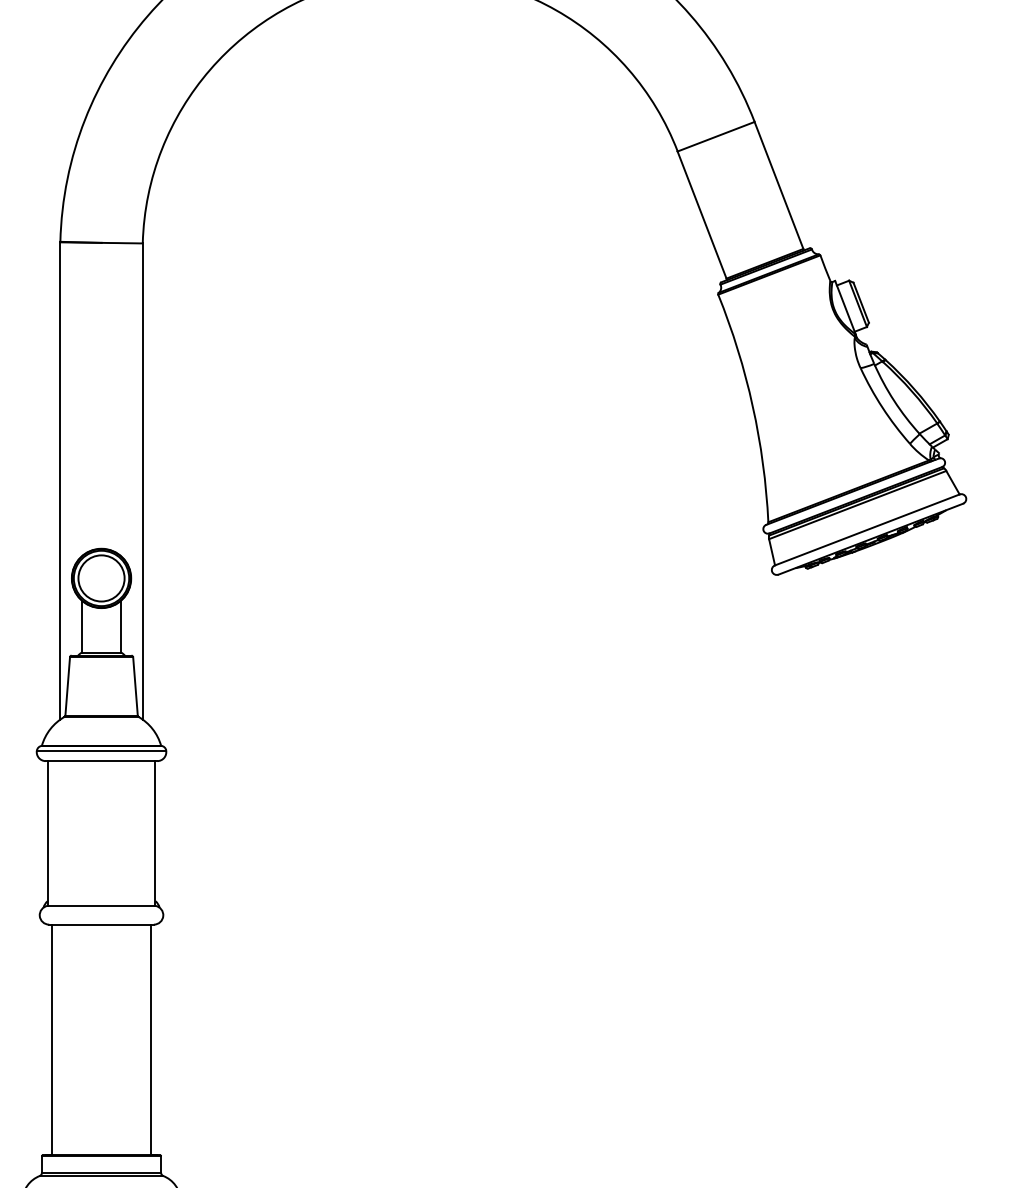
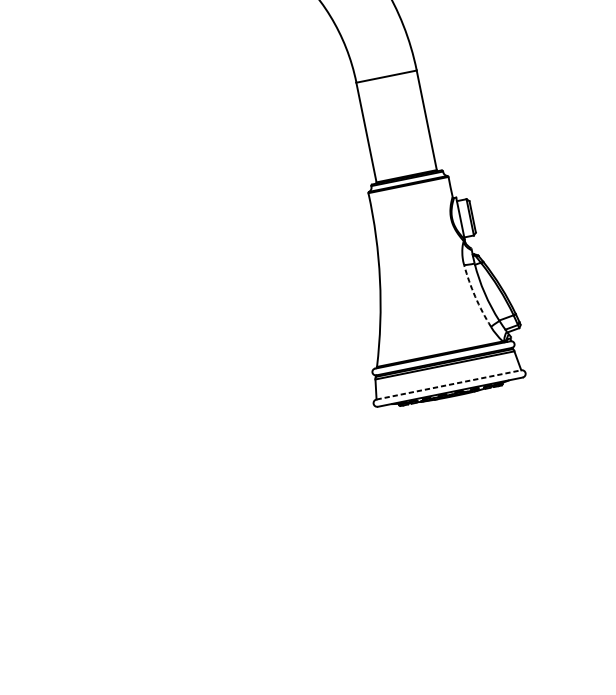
arc: (882, 407) -> (475, 296), solid -> dashed
line: (867, 529) -> (449, 384), solid -> dashed

